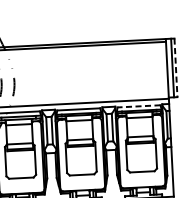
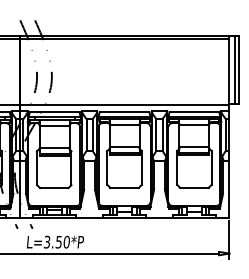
line: (176, 67) -> (239, 69), dashed -> solid
line: (139, 106) -> (194, 112), dashed -> solid

